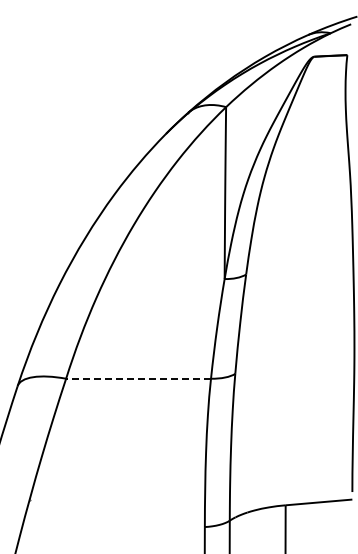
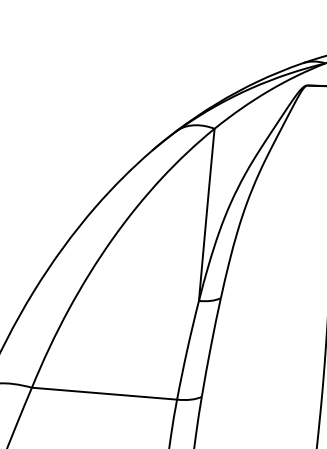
line: (138, 378) -> (104, 393), dashed -> solid

